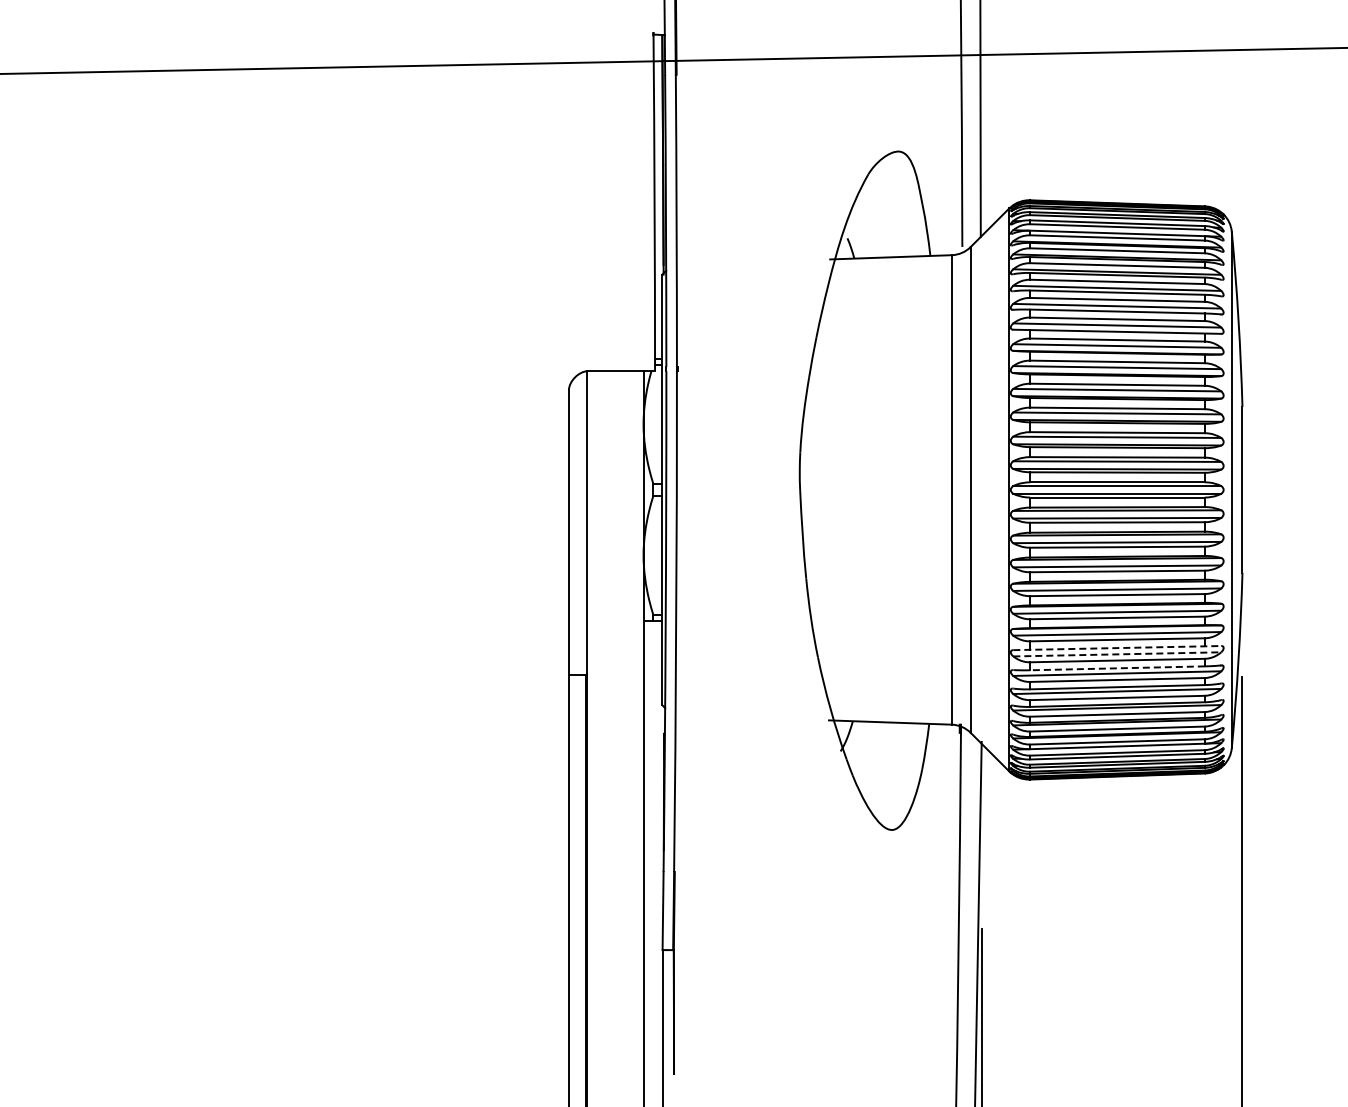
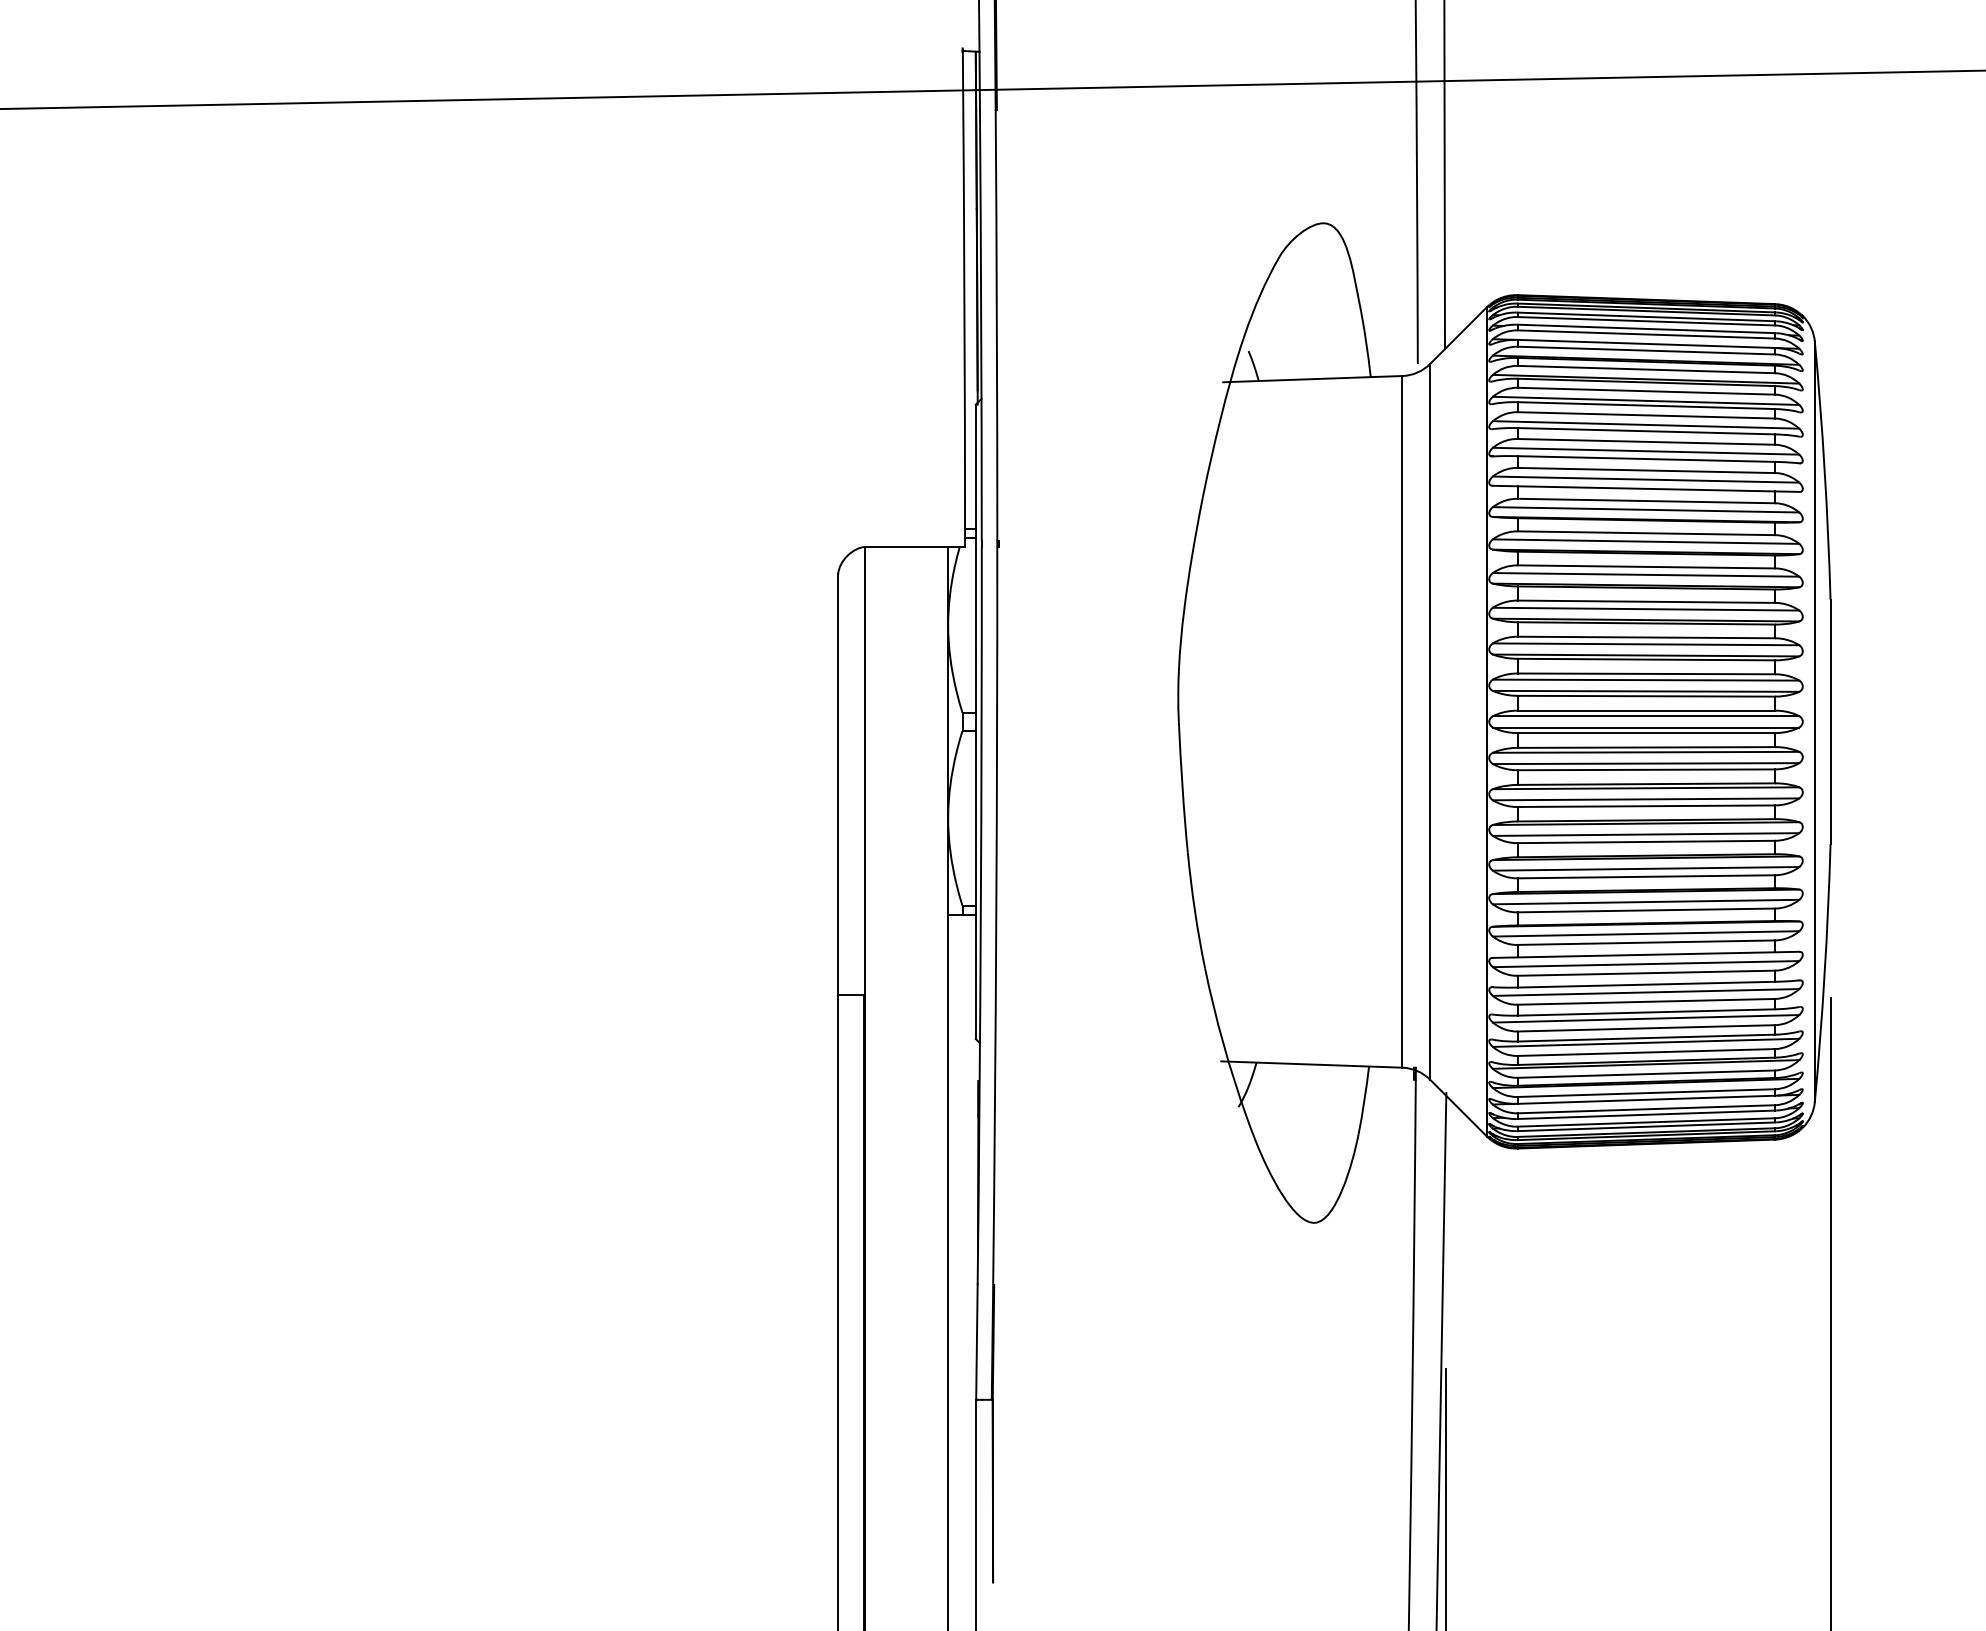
line: (1117, 648) -> (1646, 955), dashed -> solid
line: (1117, 654) -> (1646, 964), dashed -> solid
line: (1116, 668) -> (1644, 984), dashed -> solid

